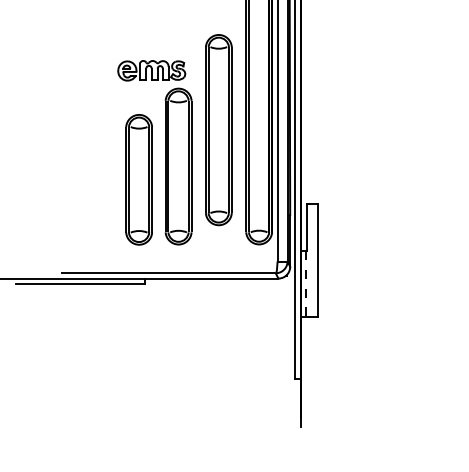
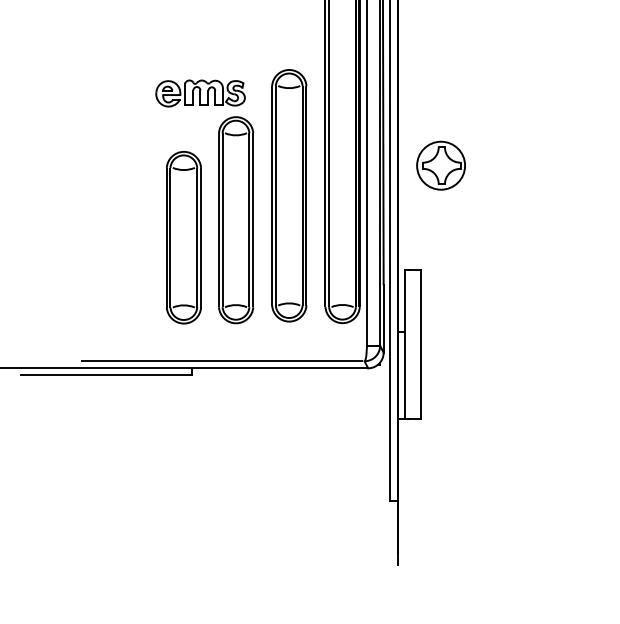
part: (333, 125) -> (440, 165), added
part: (218, 130) -> (288, 196), moved
line: (306, 283) -> (405, 374), dashed -> solid

